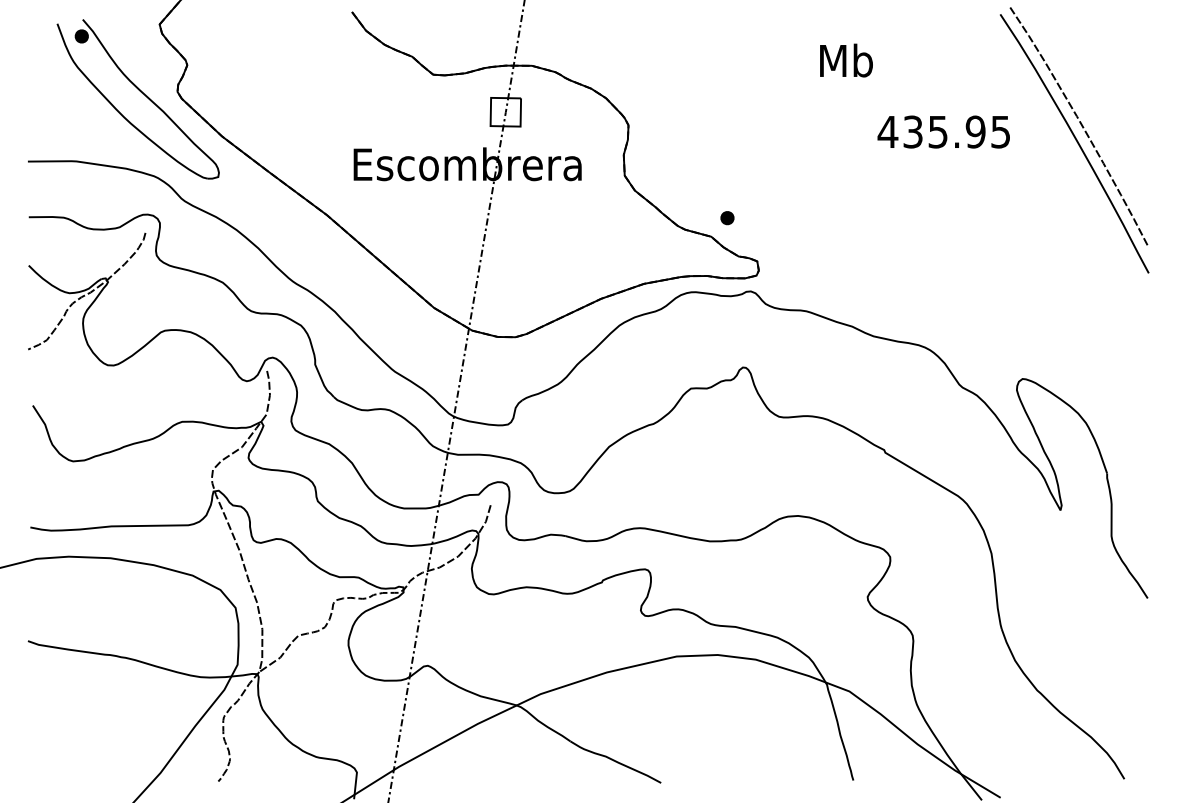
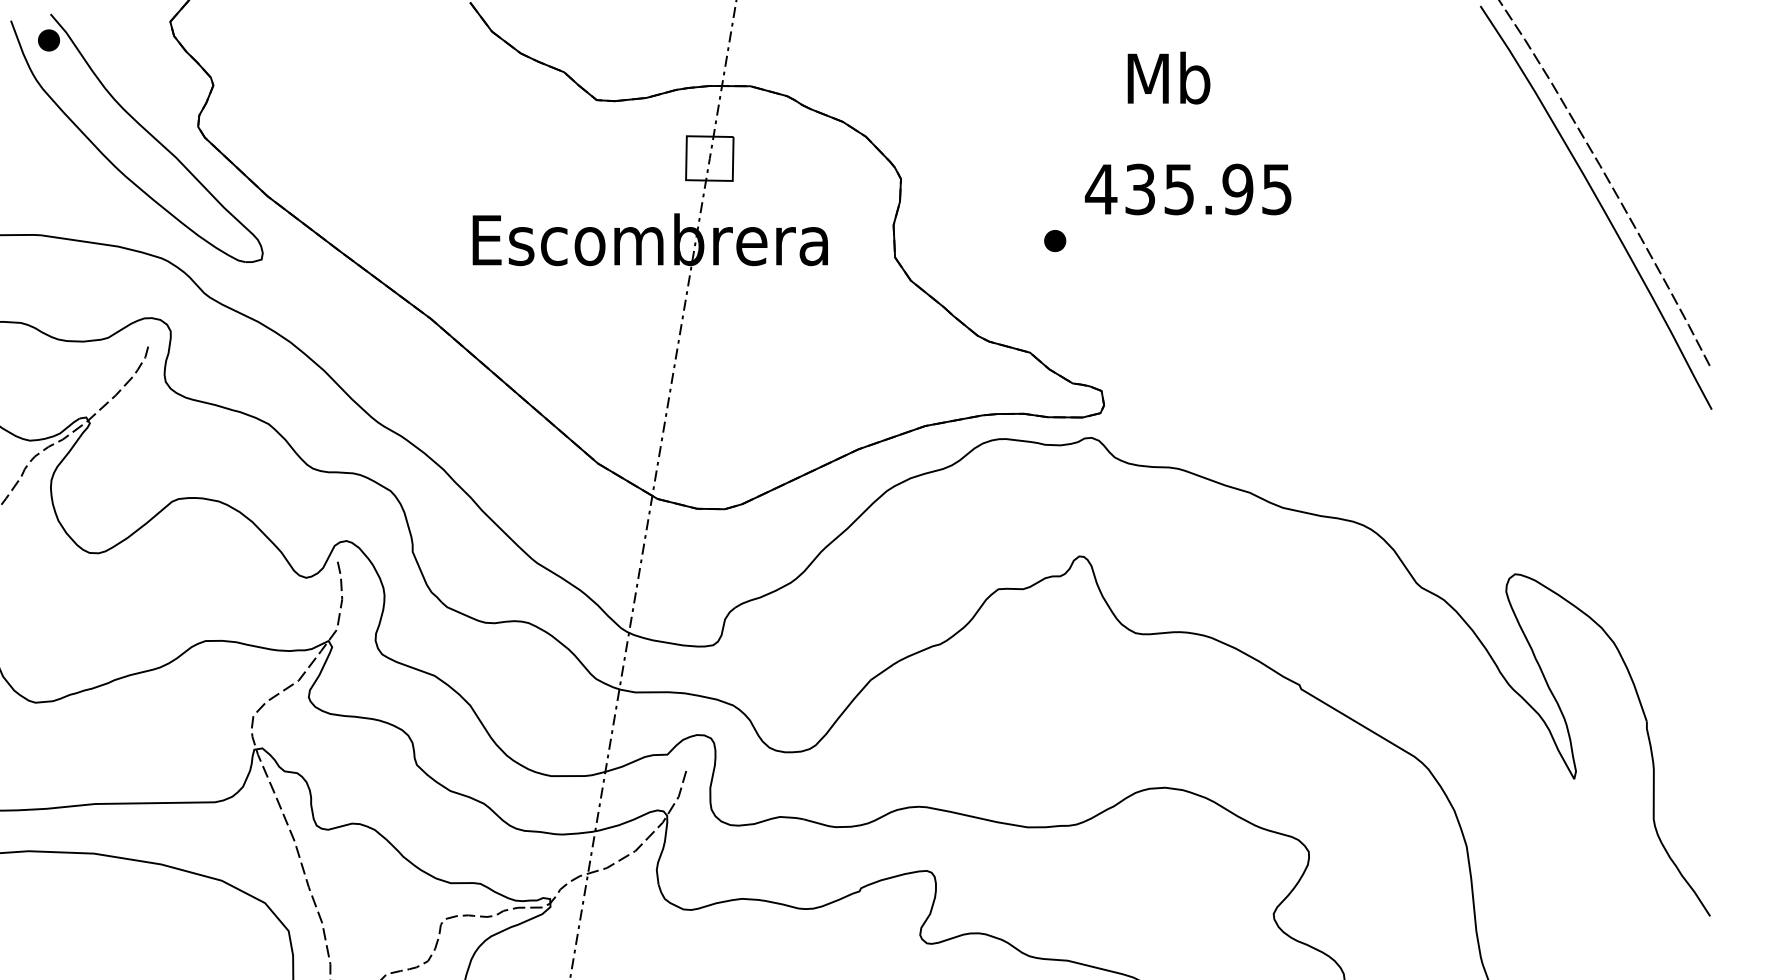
text: (846, 60) -> (1168, 77), moved
text: (943, 131) -> (1187, 188), moved
part: (727, 218) -> (1055, 241), moved

